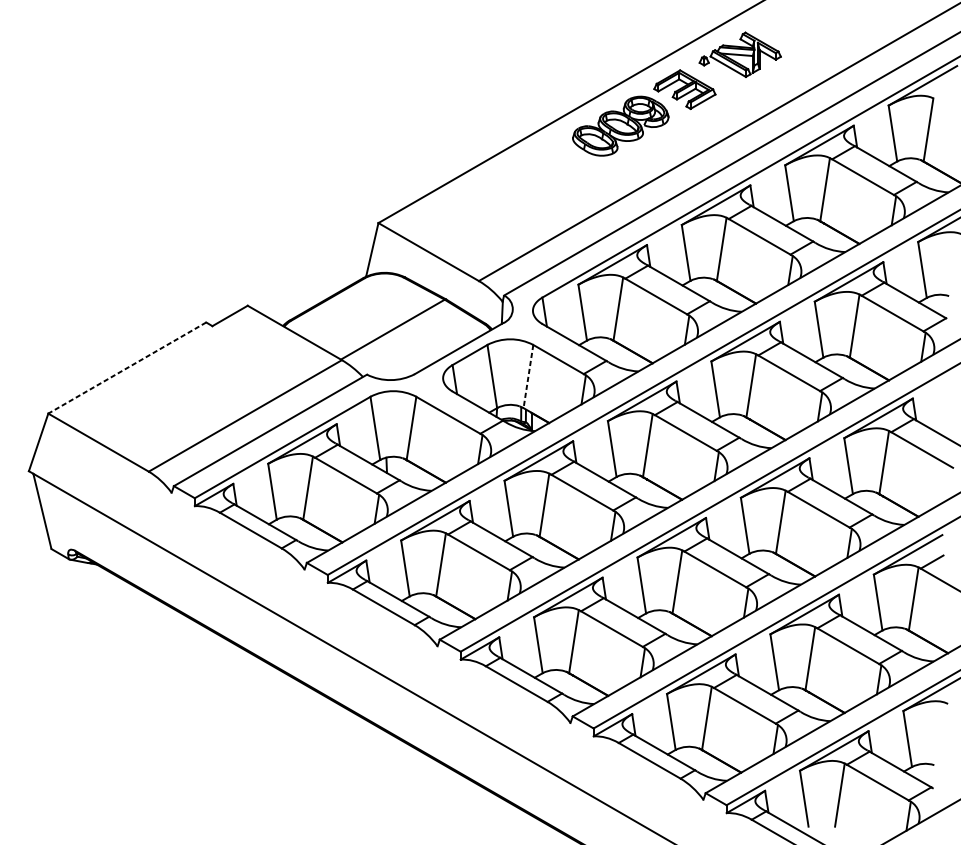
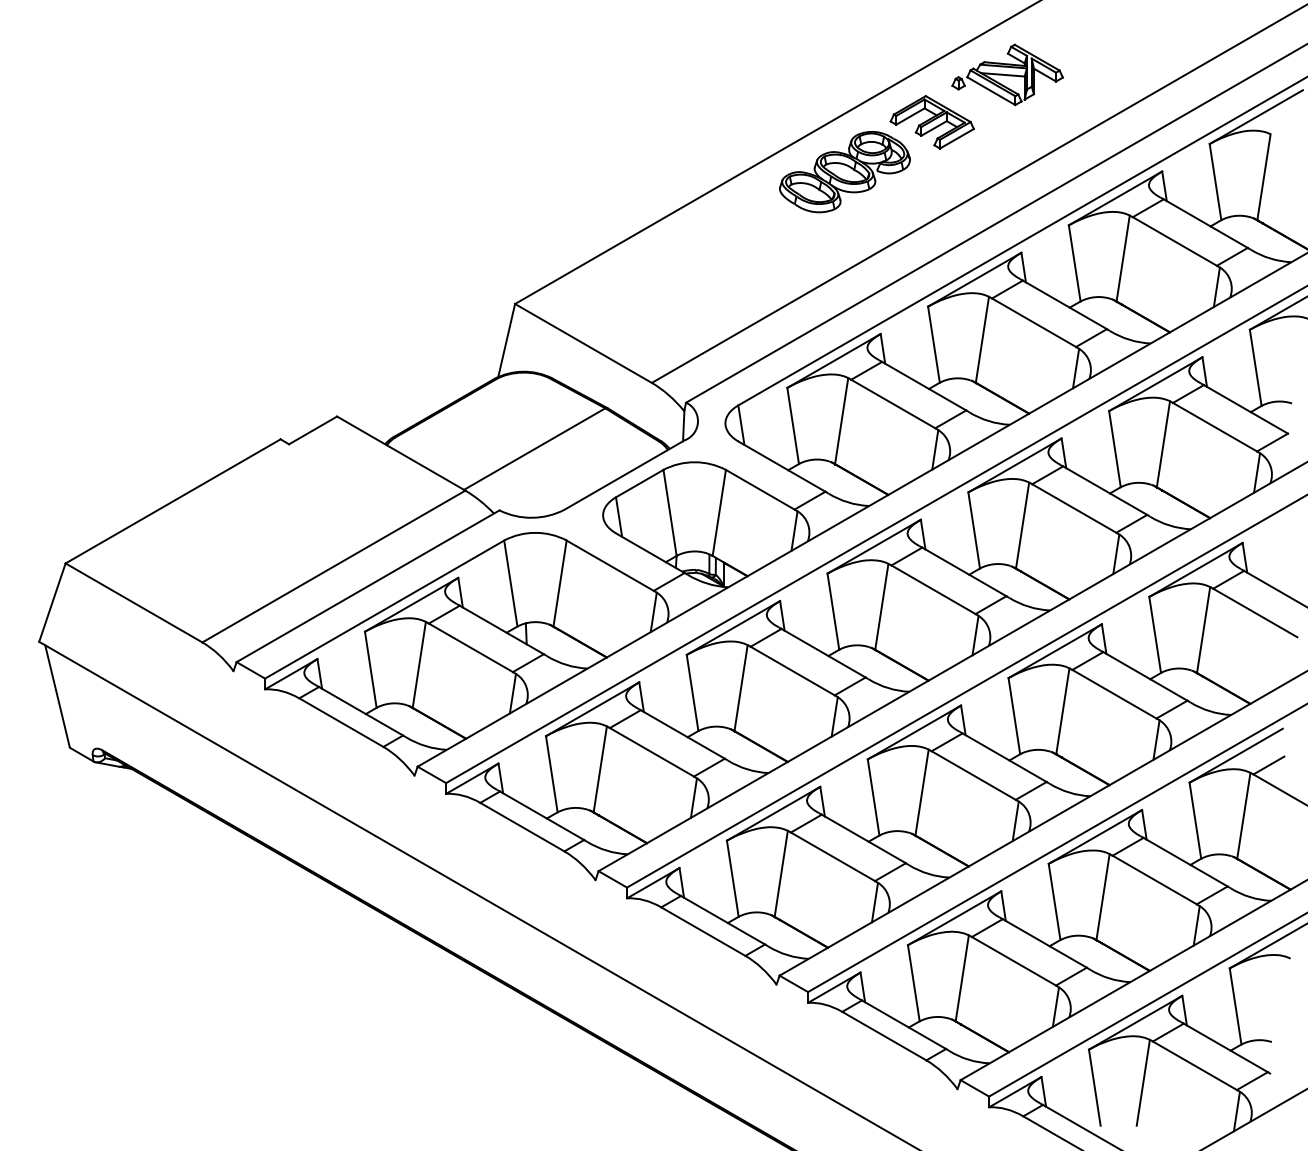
line: (126, 368) -> (172, 501), dashed -> solid
line: (528, 376) -> (719, 512), dashed -> solid

